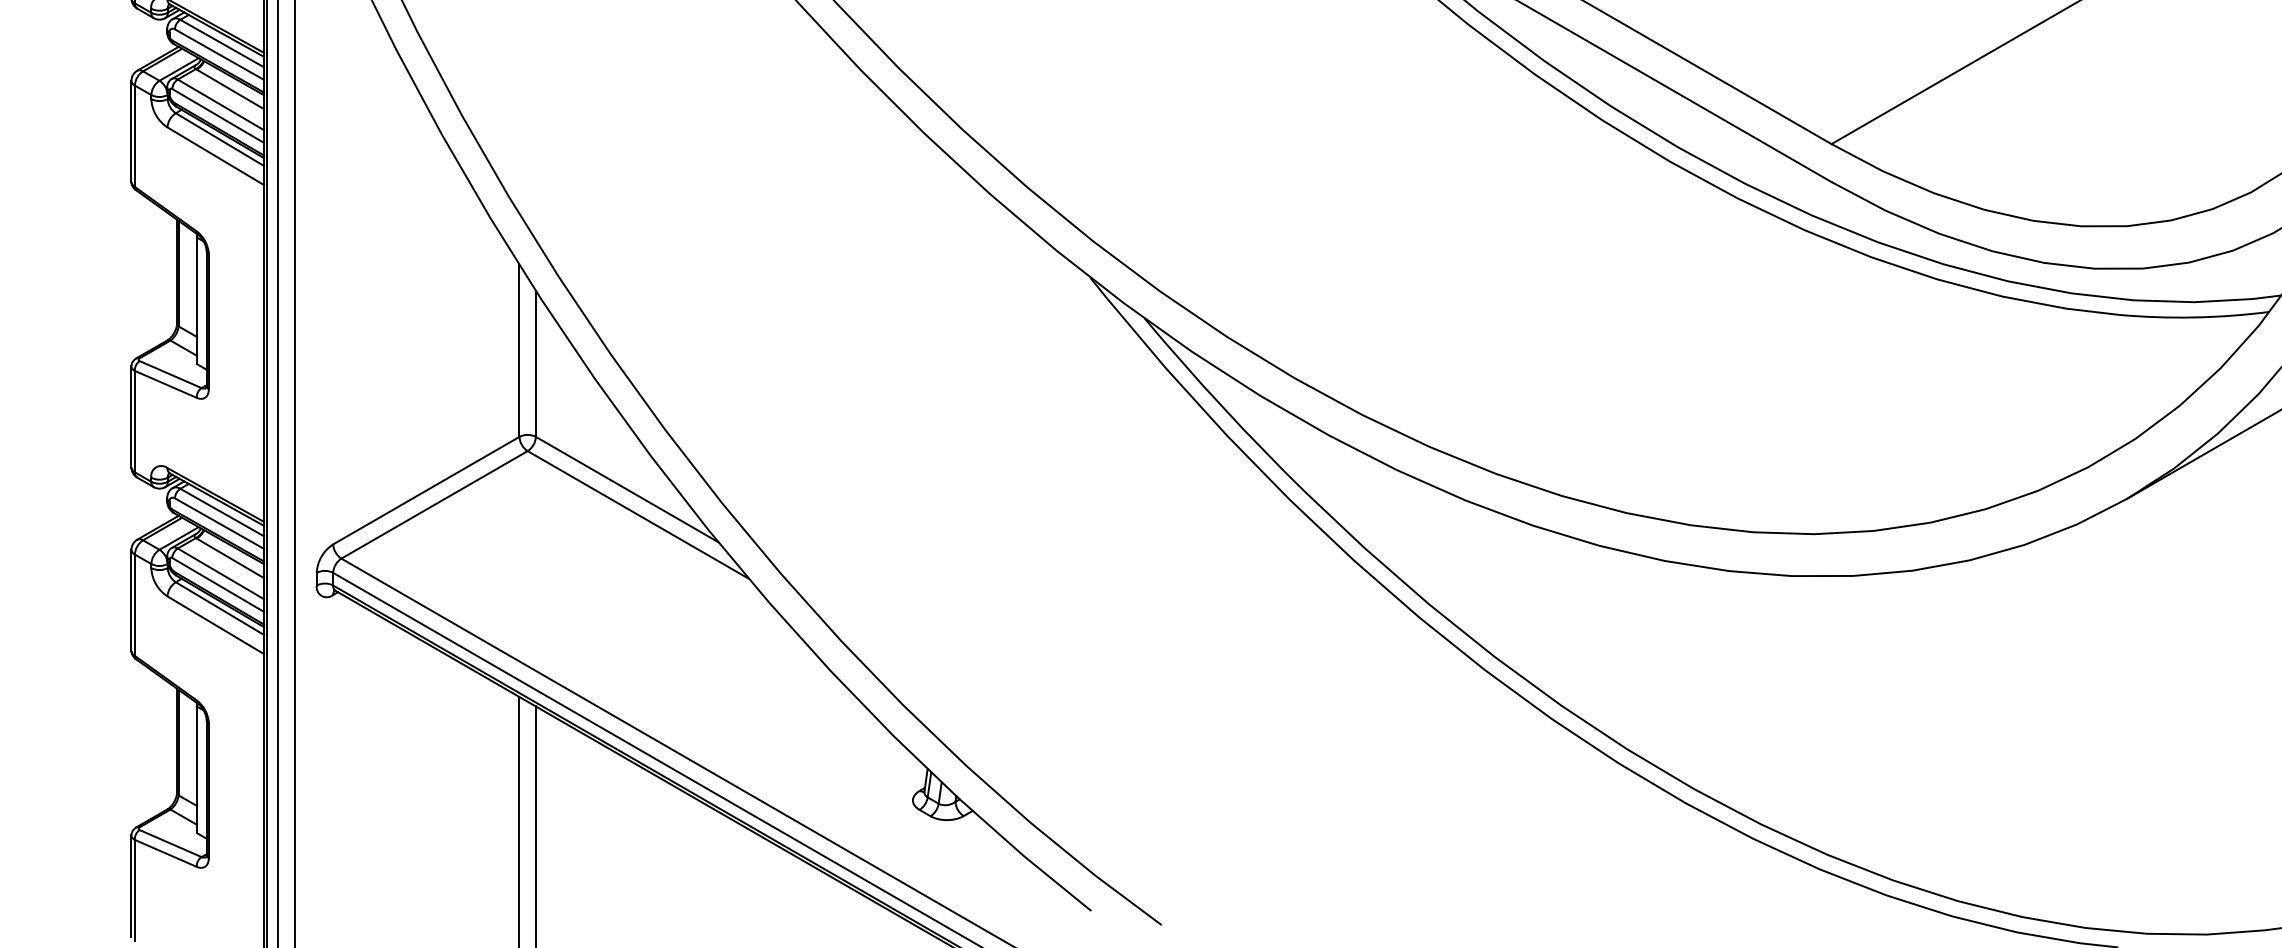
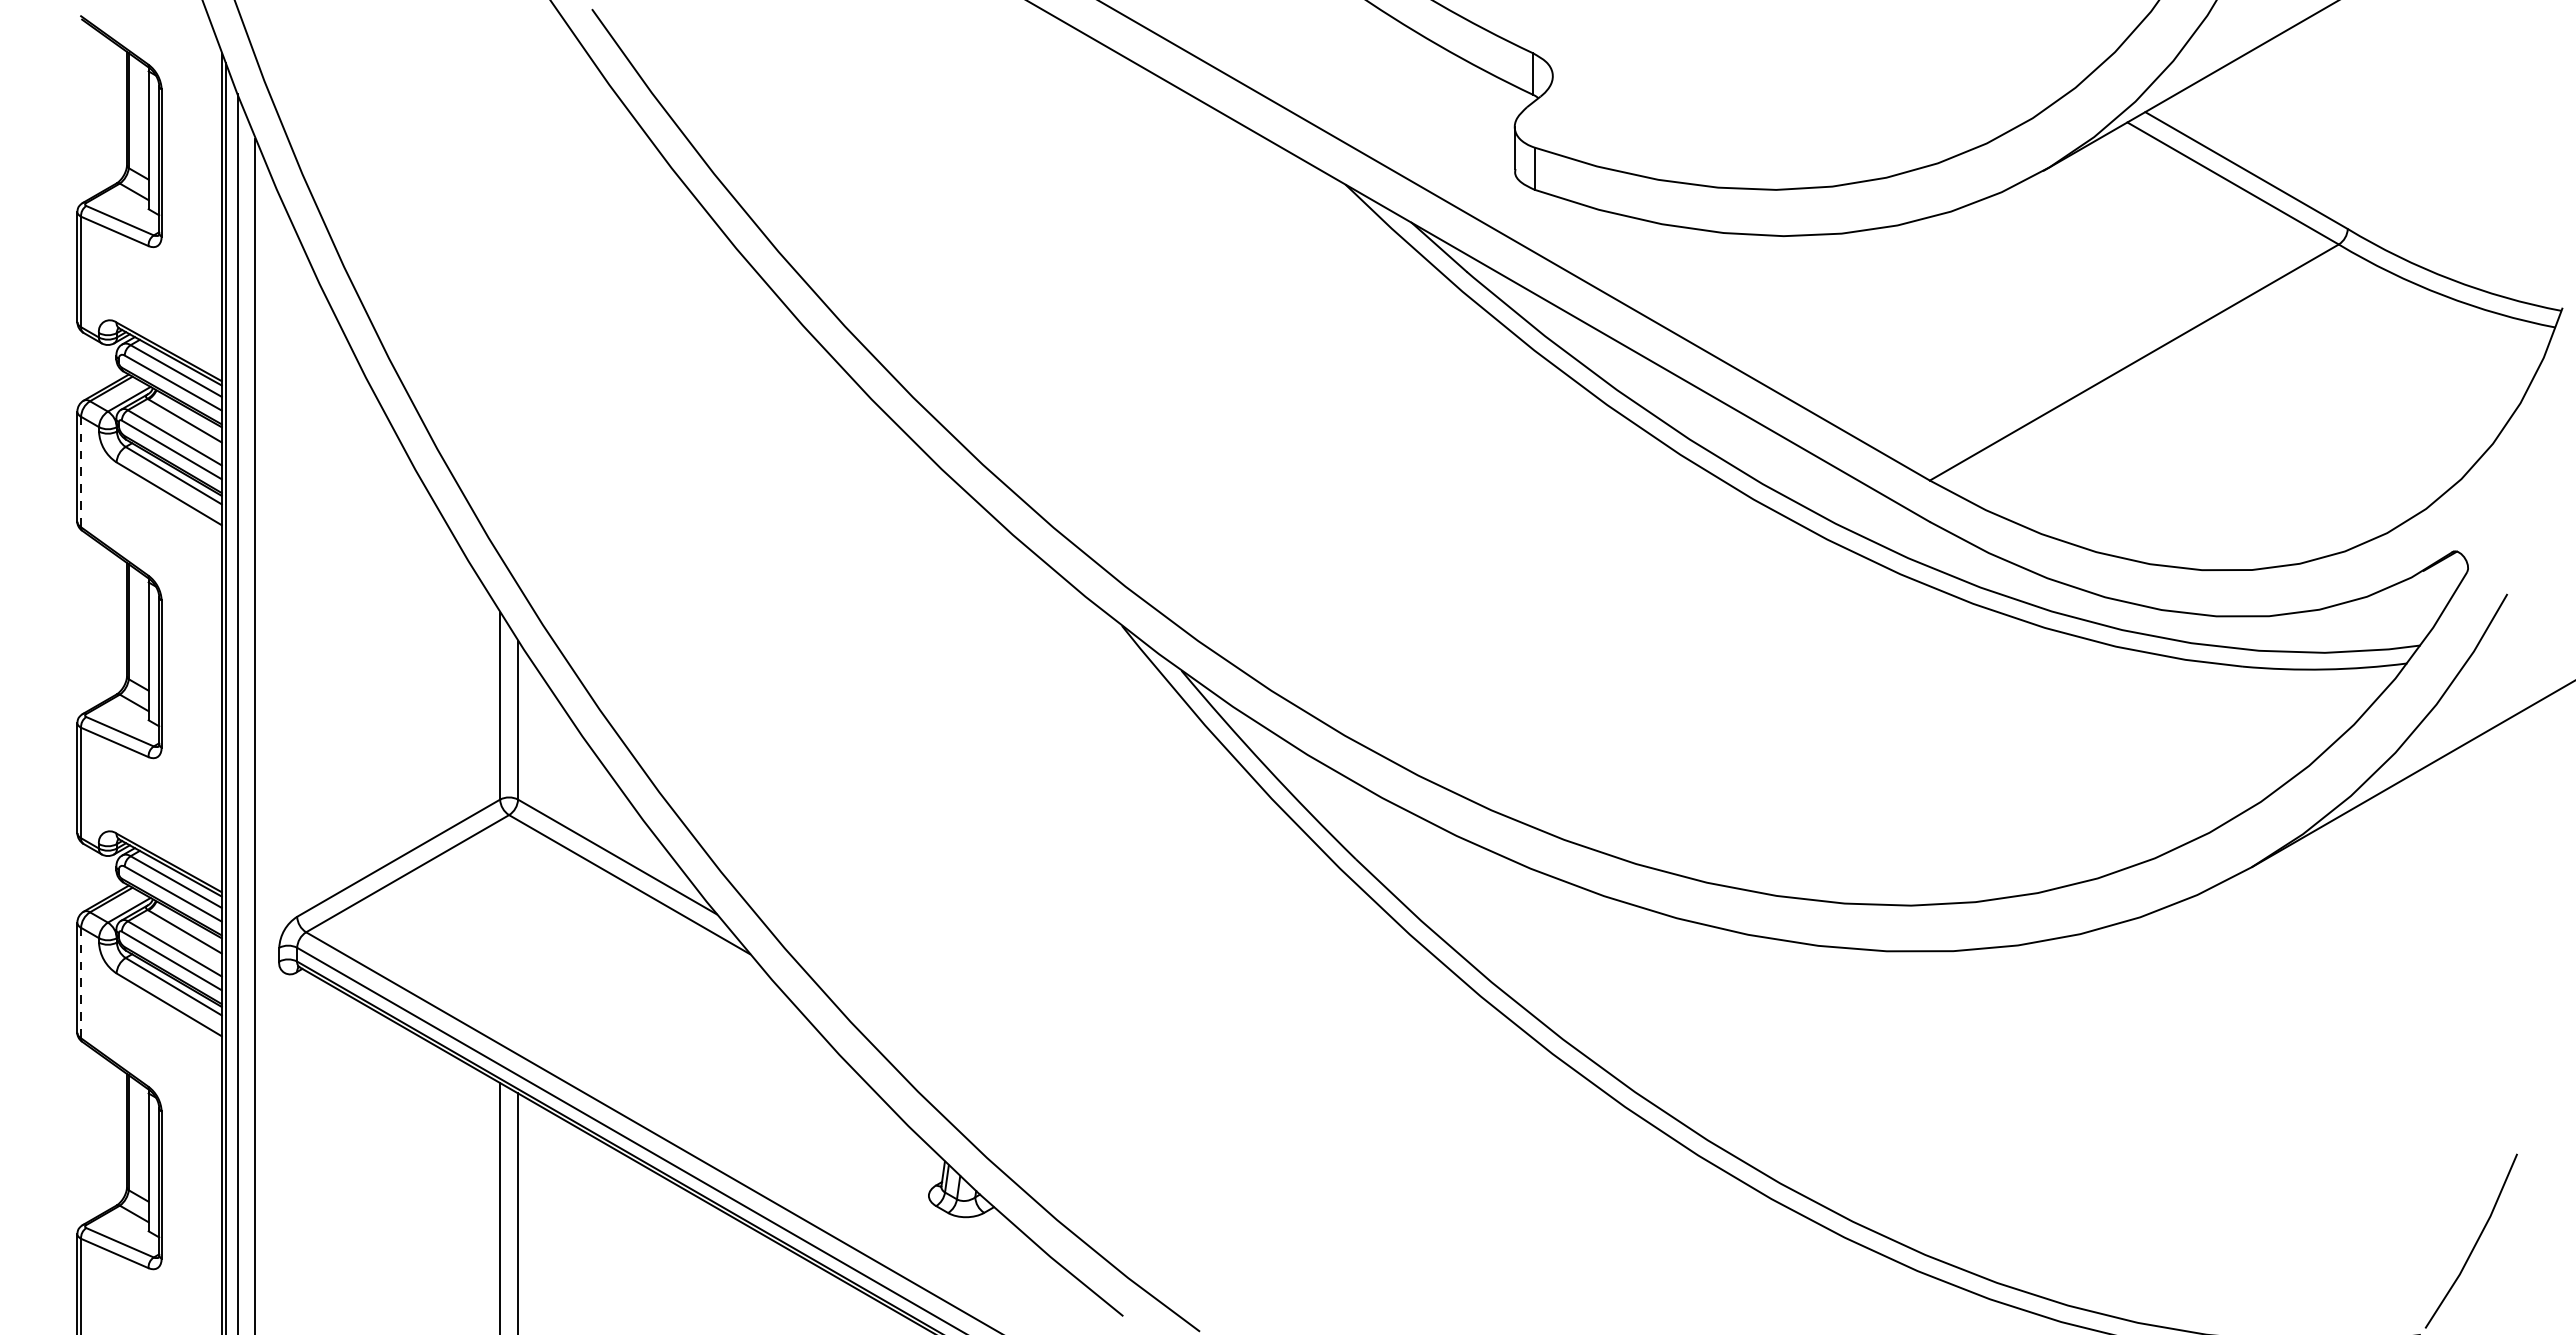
line: (135, 136) -> (81, 472), solid -> dashed
line: (135, 605) -> (81, 983), solid -> dashed

